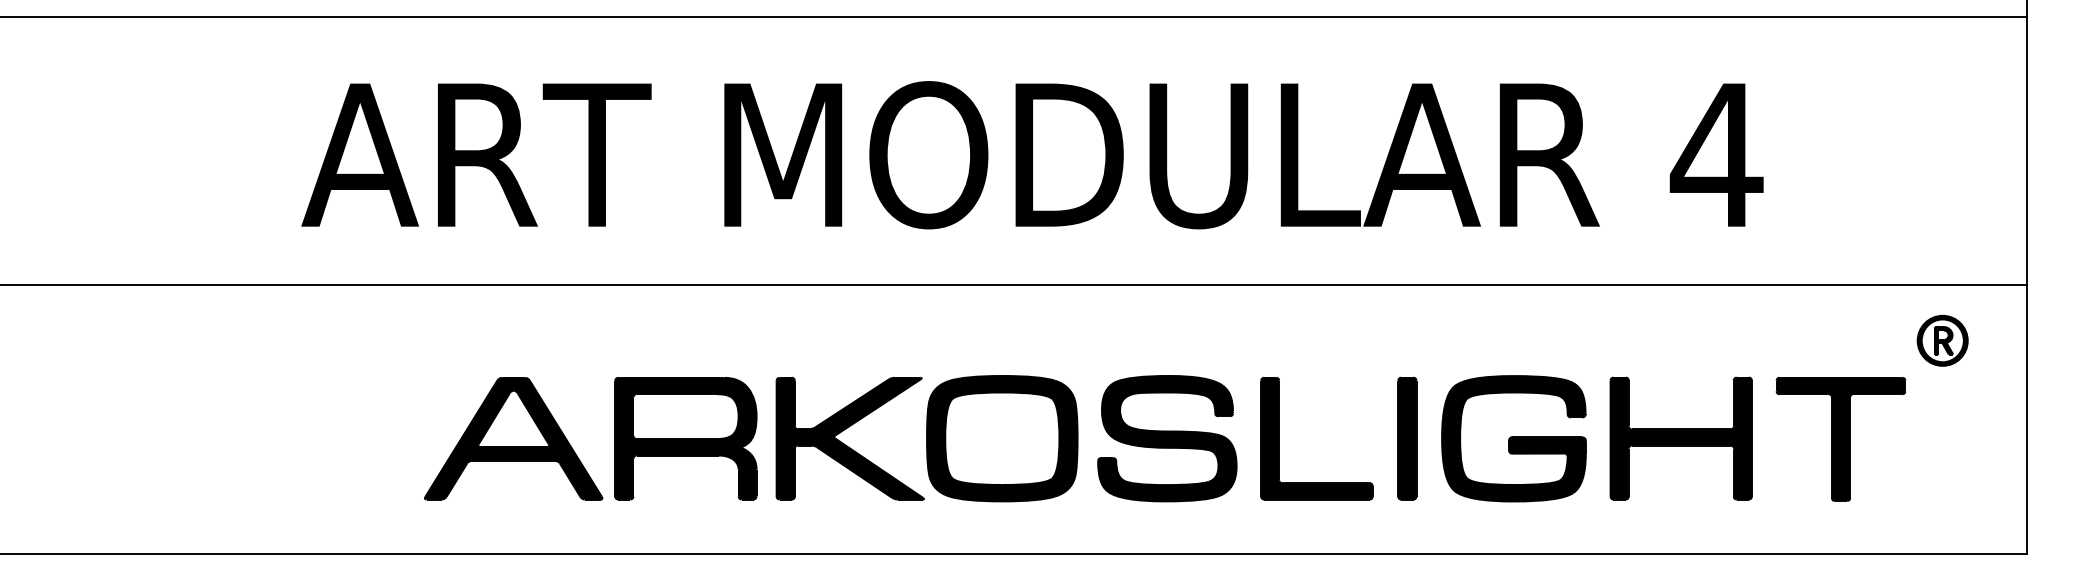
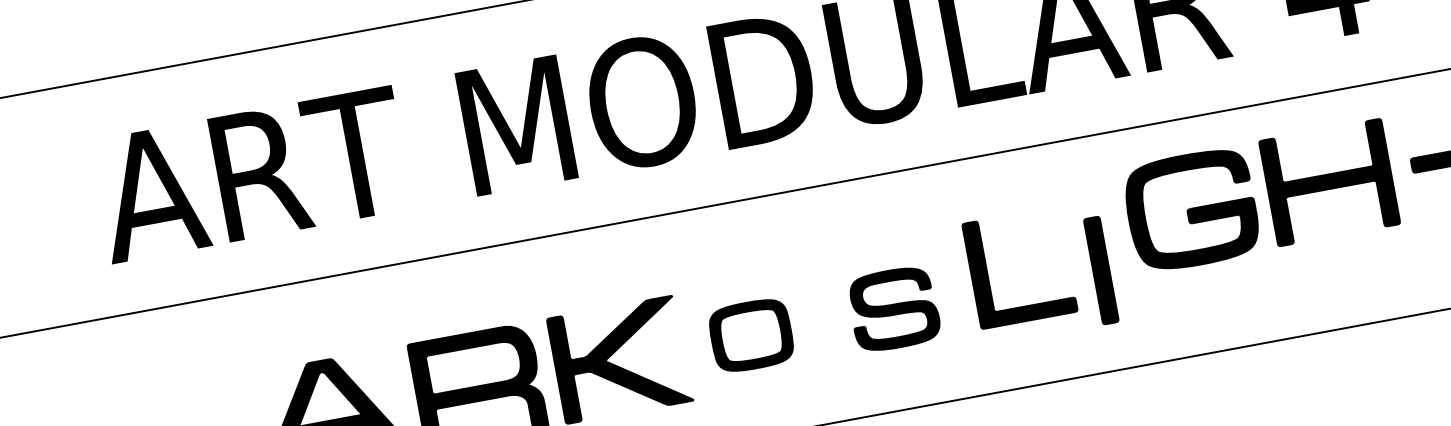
part: (1002, 438) -> (751, 335), size x0.6
part: (1167, 438) -> (894, 308), size x0.7
part: (1279, 438) -> (987, 273), moved
part: (1513, 438) -> (1191, 209), moved
part: (1680, 438) -> (1329, 182), moved

